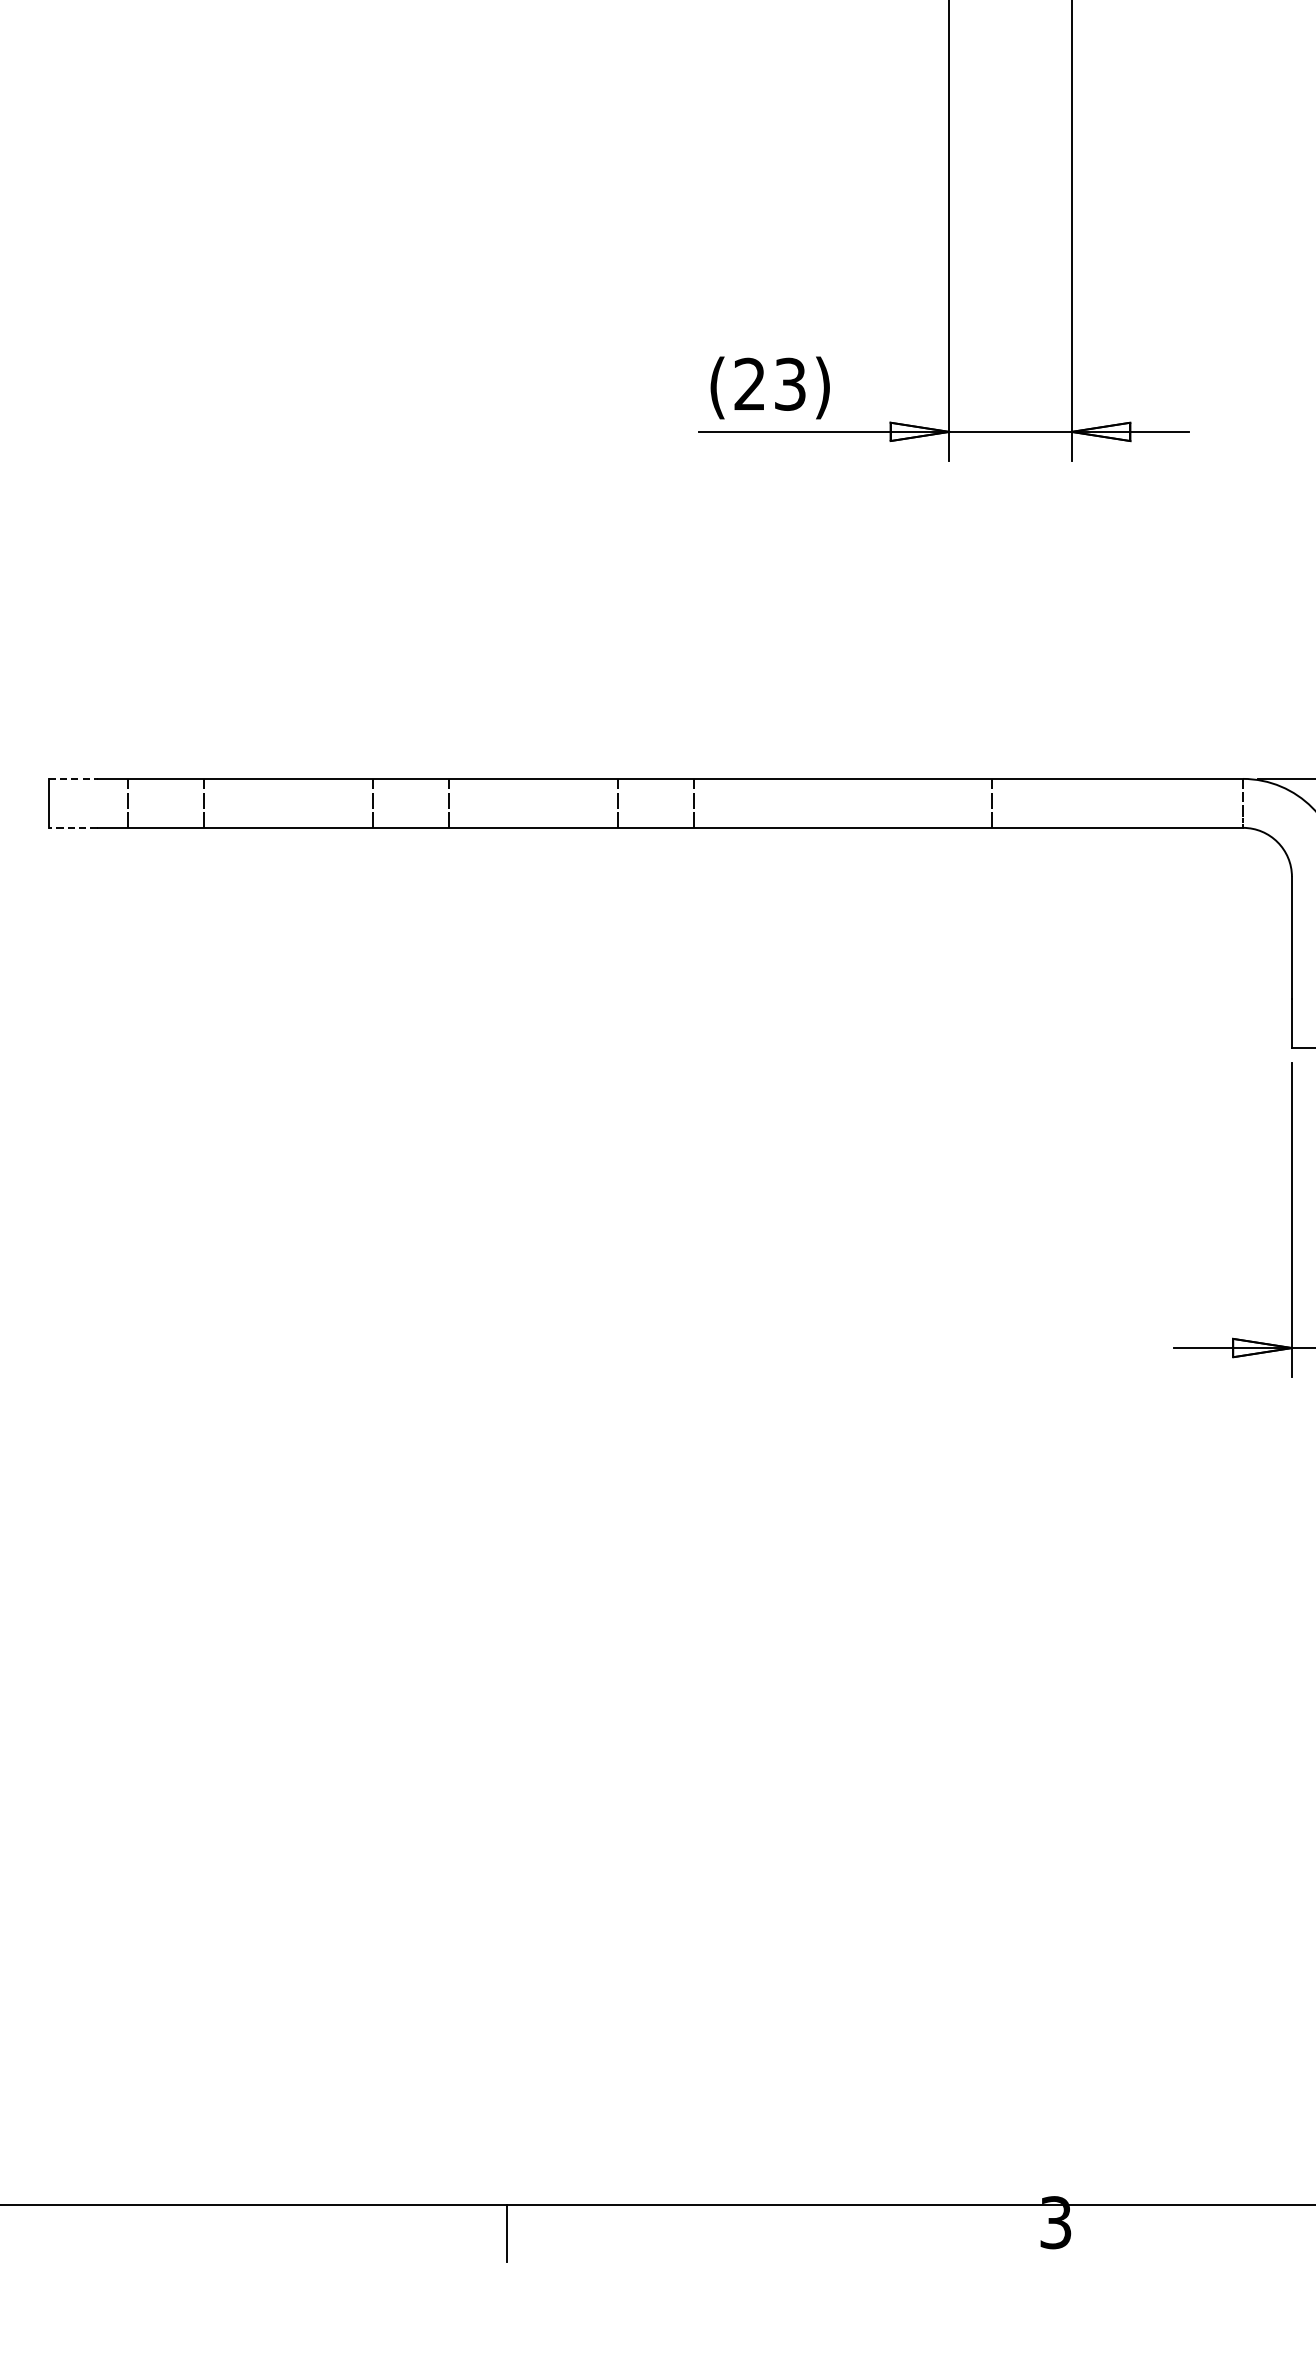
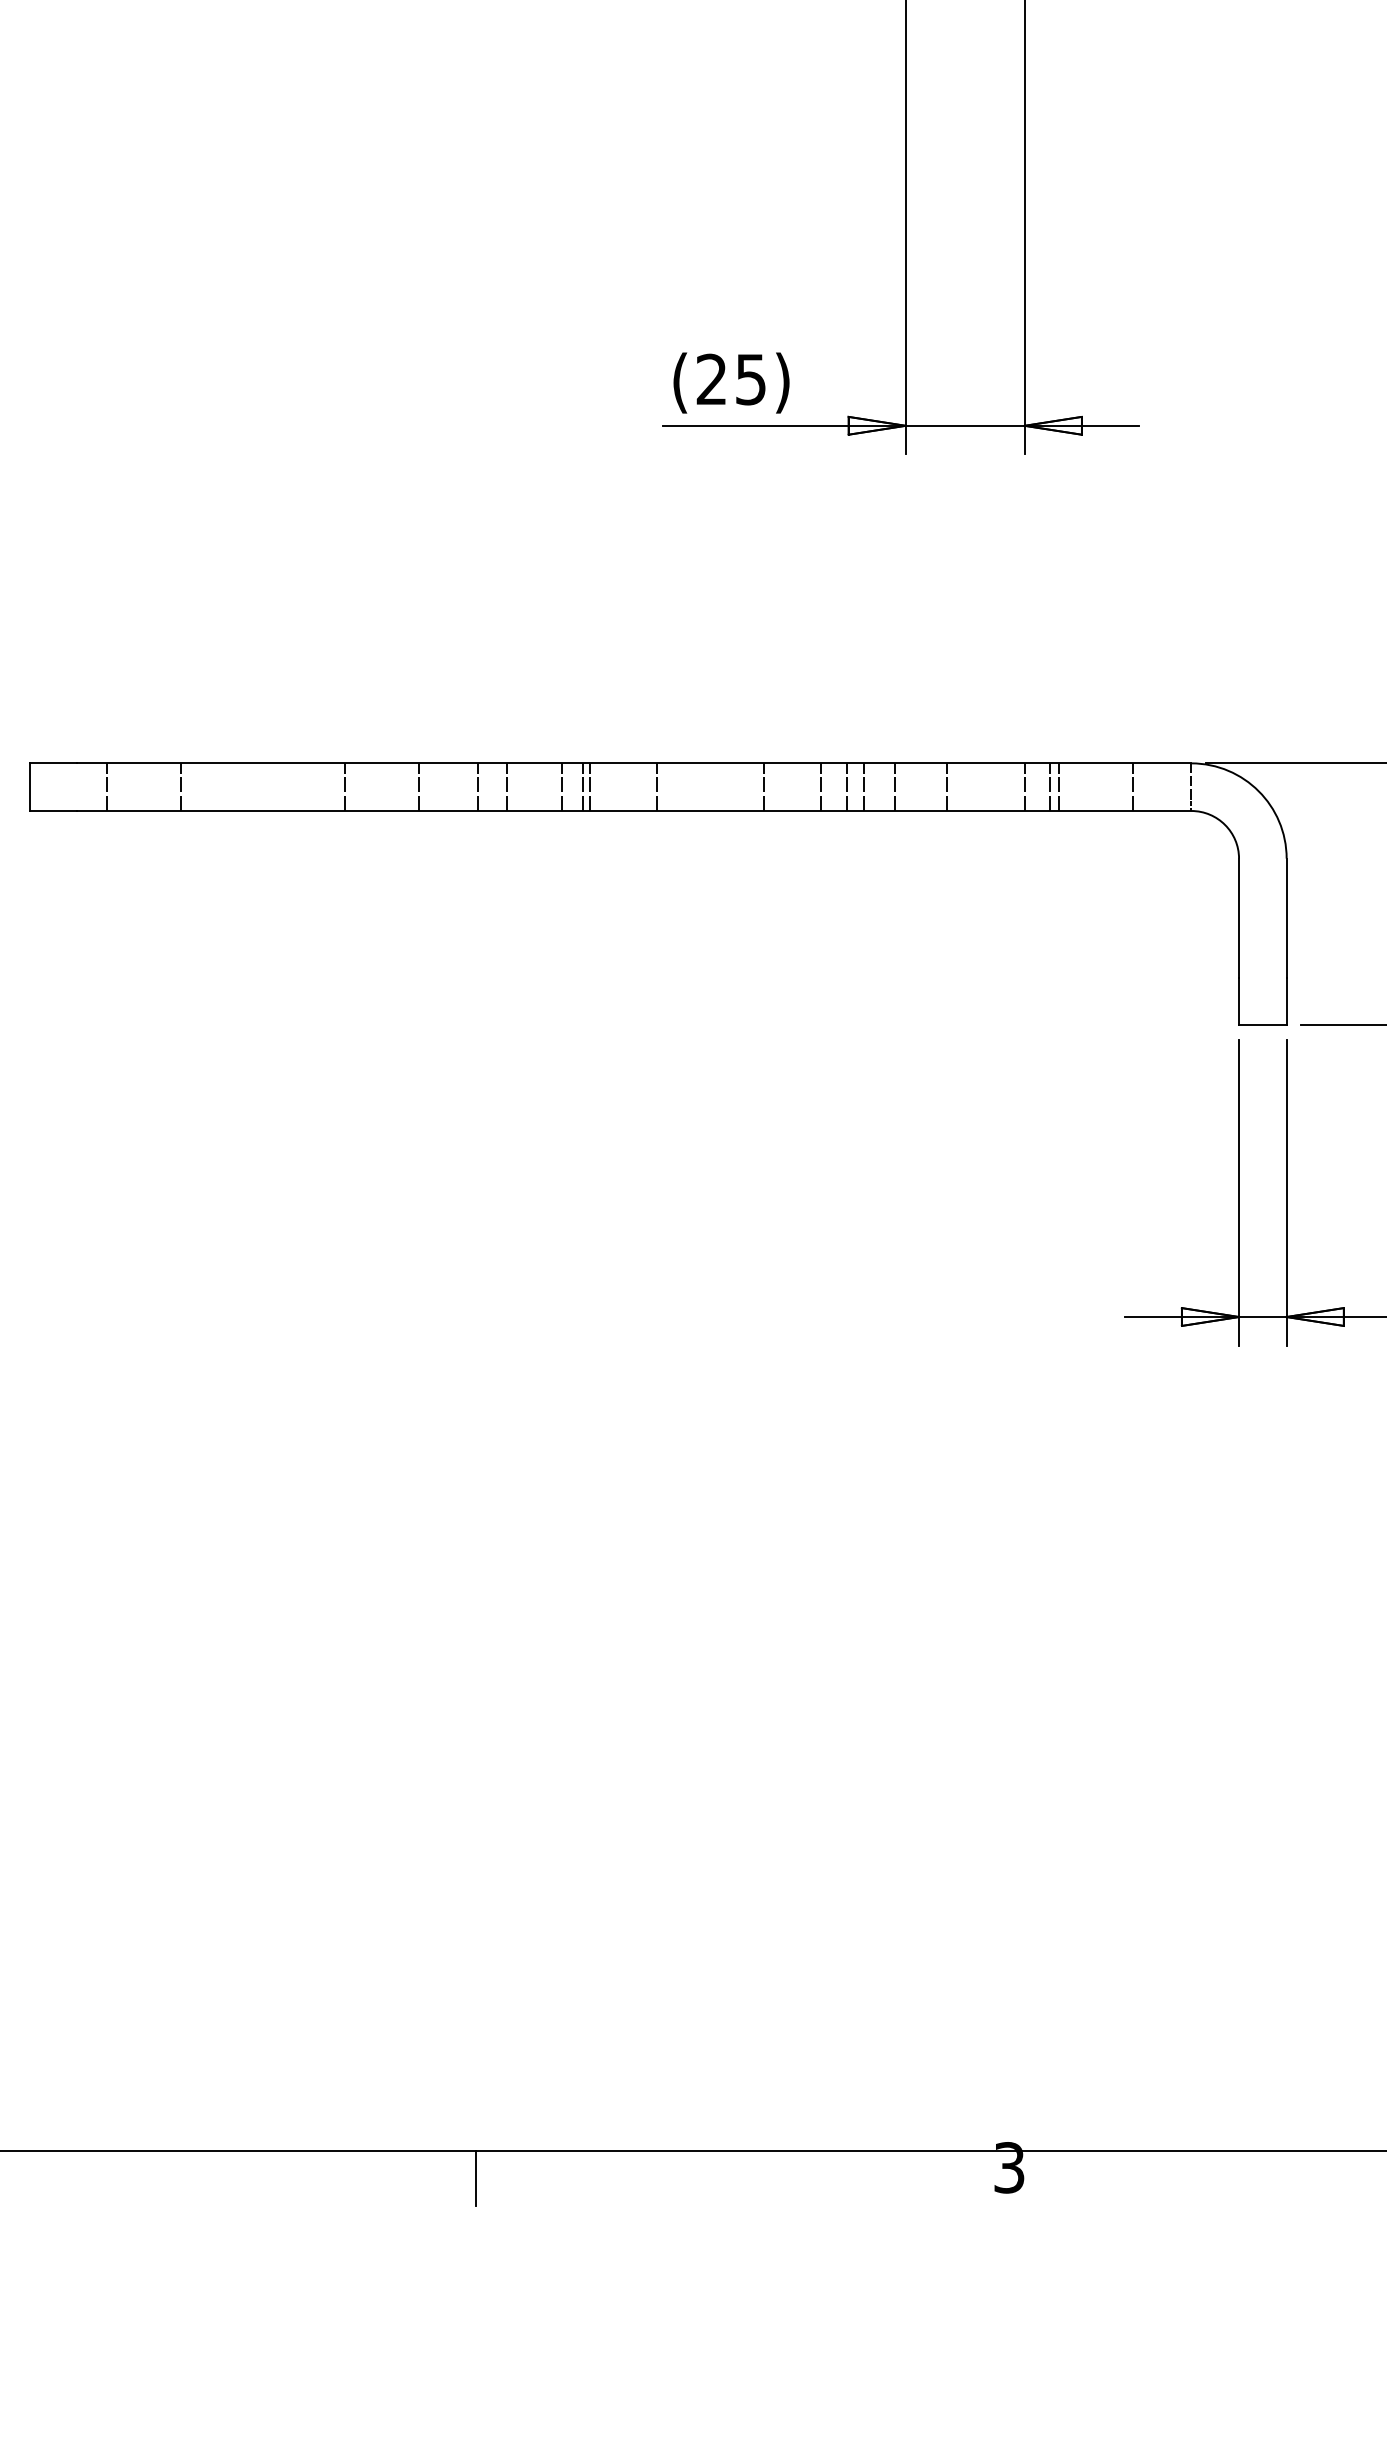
text: (789, 383) -> (750, 378), (23) -> (25)
line: (73, 779) -> (53, 763), dashed -> solid
line: (510, 803) -> (478, 787), added
line: (538, 803) -> (506, 787), added
line: (595, 803) -> (561, 787), added
line: (625, 803) -> (590, 787), added
line: (804, 803) -> (764, 787), added
line: (862, 803) -> (821, 787), added
line: (889, 803) -> (847, 787), added
line: (906, 803) -> (864, 787), added
line: (938, 803) -> (895, 787), added
line: (1071, 803) -> (1024, 787), added
line: (1097, 803) -> (1049, 787), added
line: (1107, 803) -> (1059, 787), added
line: (1183, 803) -> (1133, 787), added
line: (73, 828) -> (53, 811), dashed -> solid

